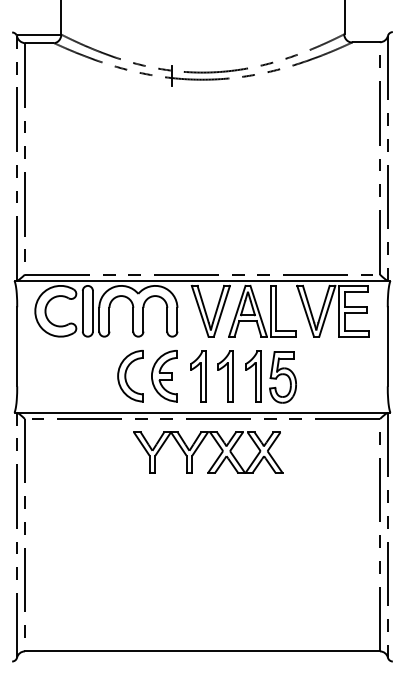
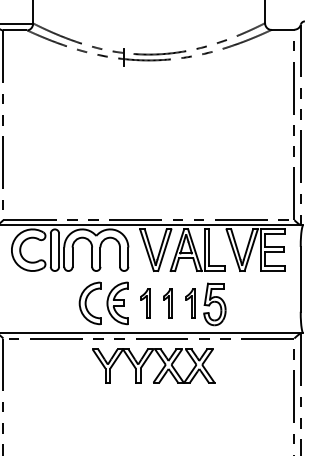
part: (198, 376) -> (145, 303), size x0.7
part: (225, 376) -> (167, 303), size x0.7
part: (253, 376) -> (190, 303), size x0.7

